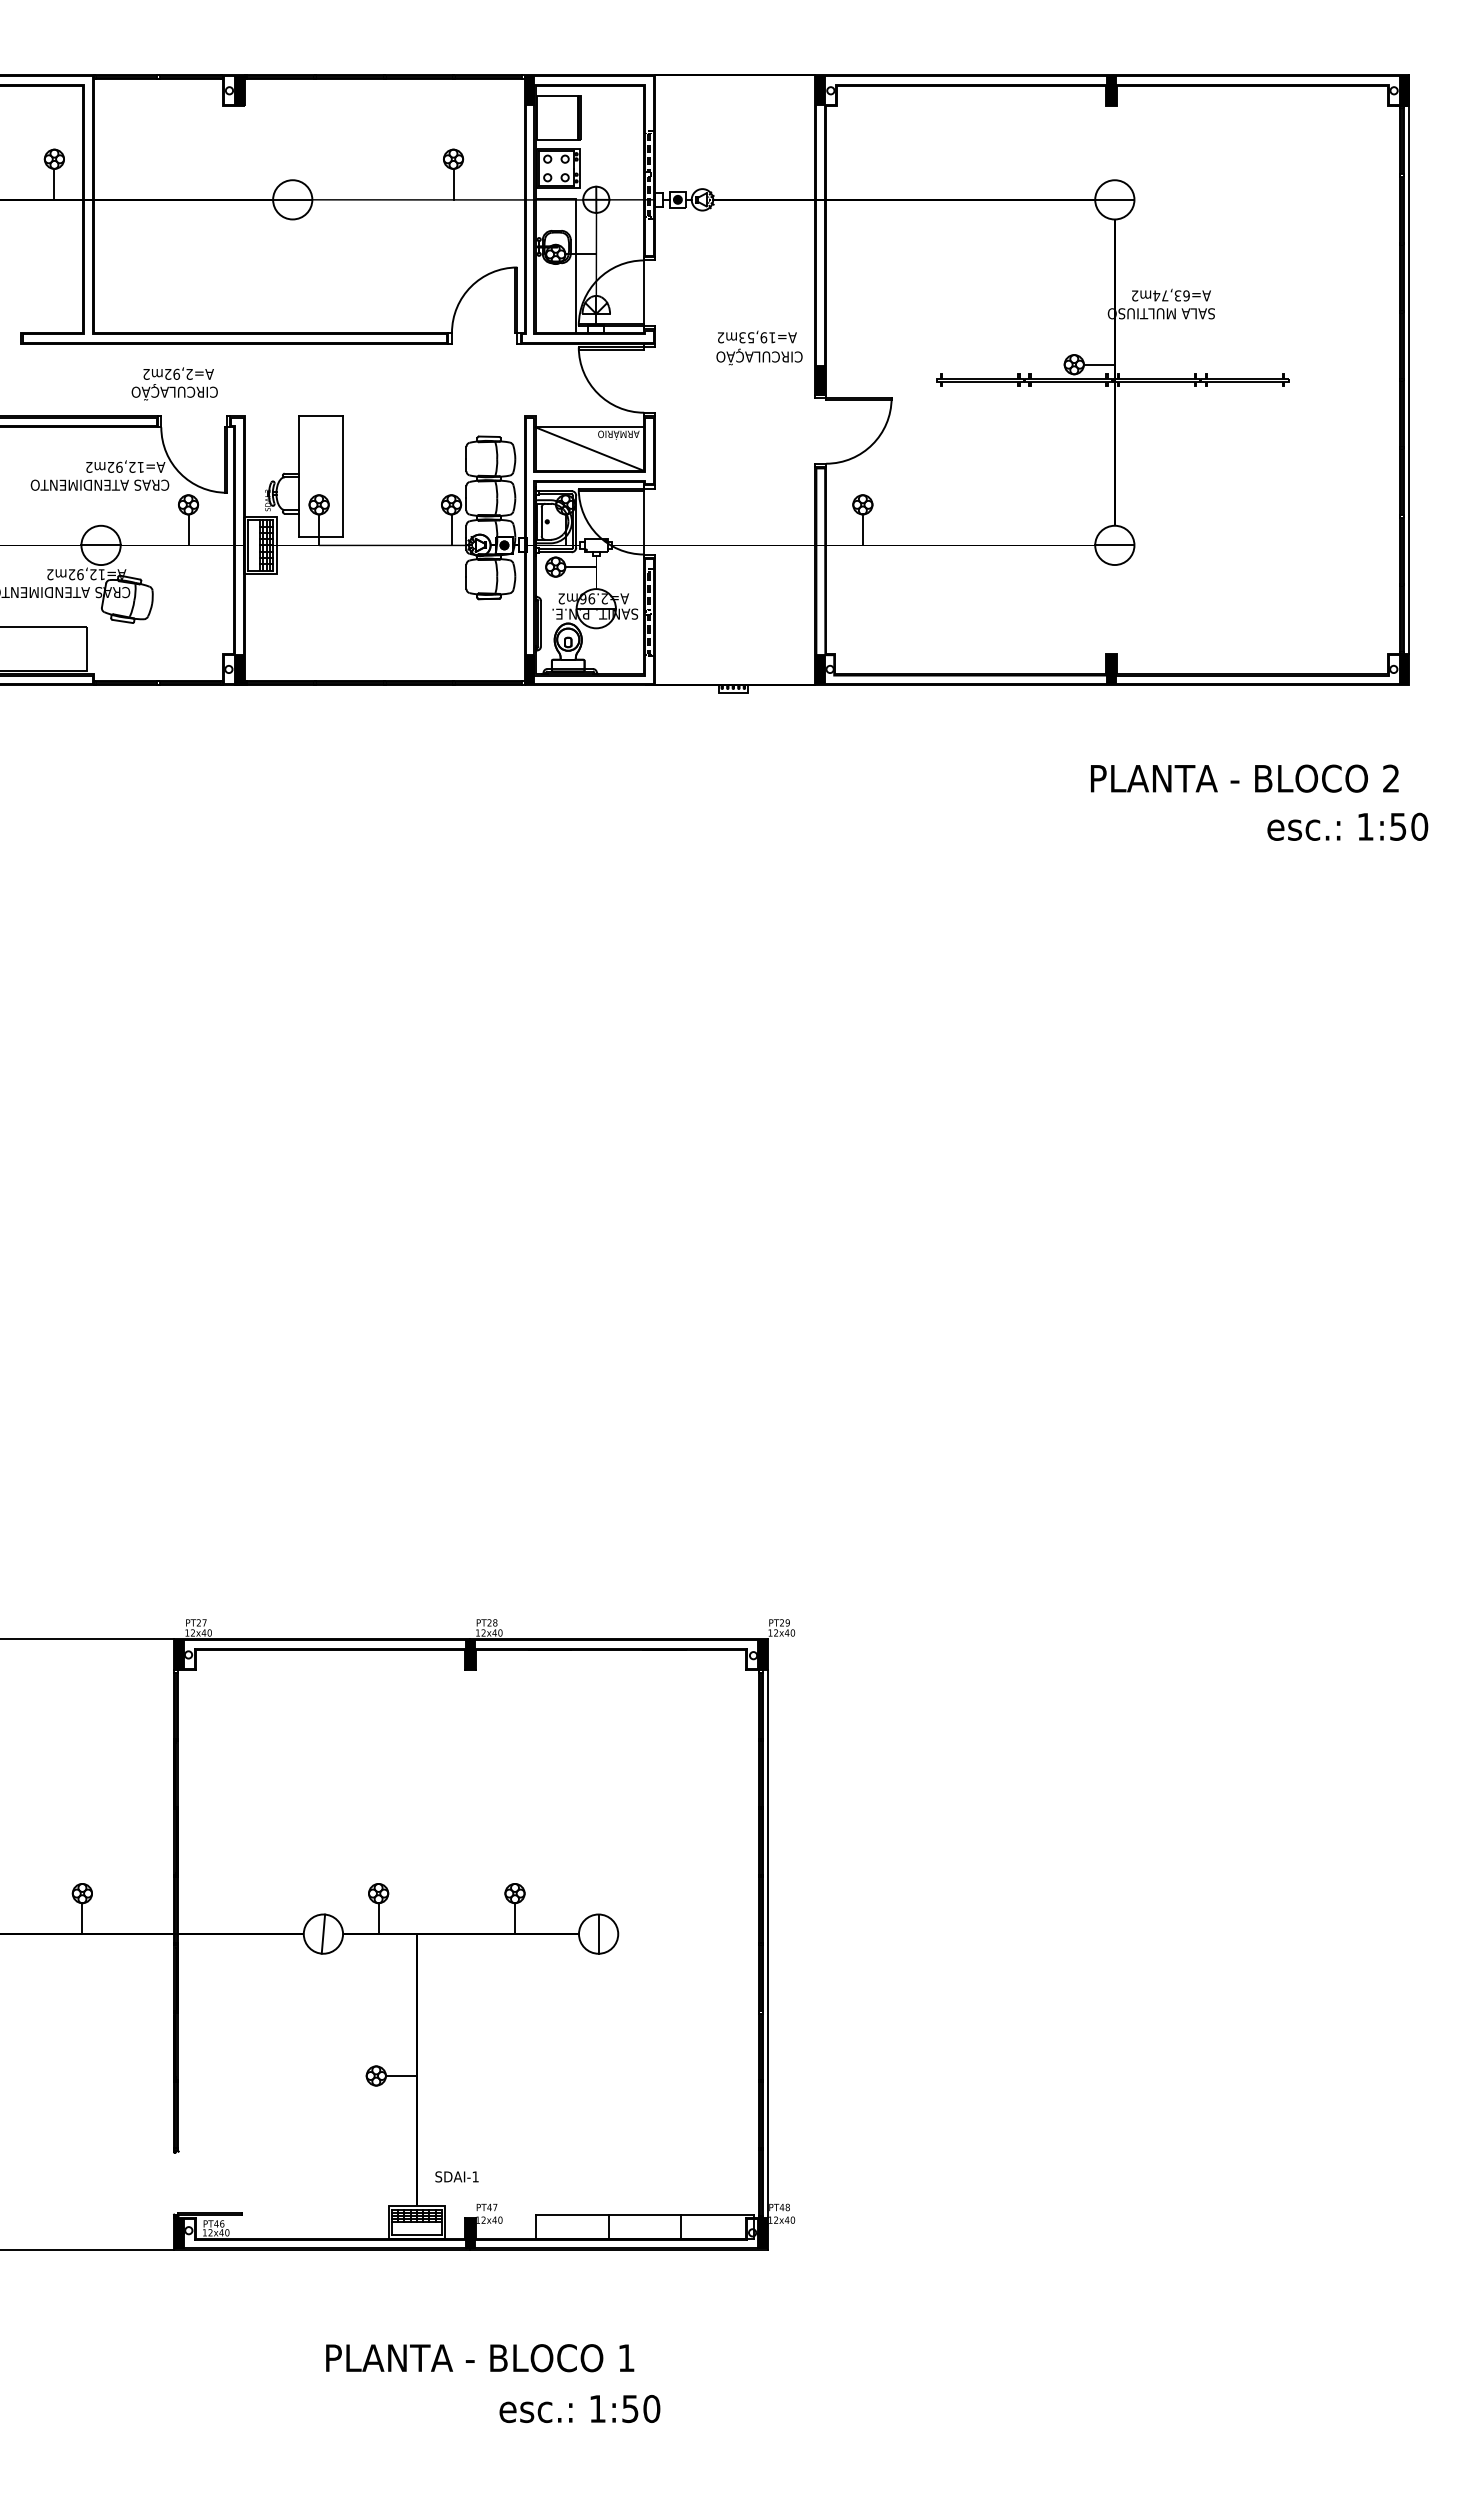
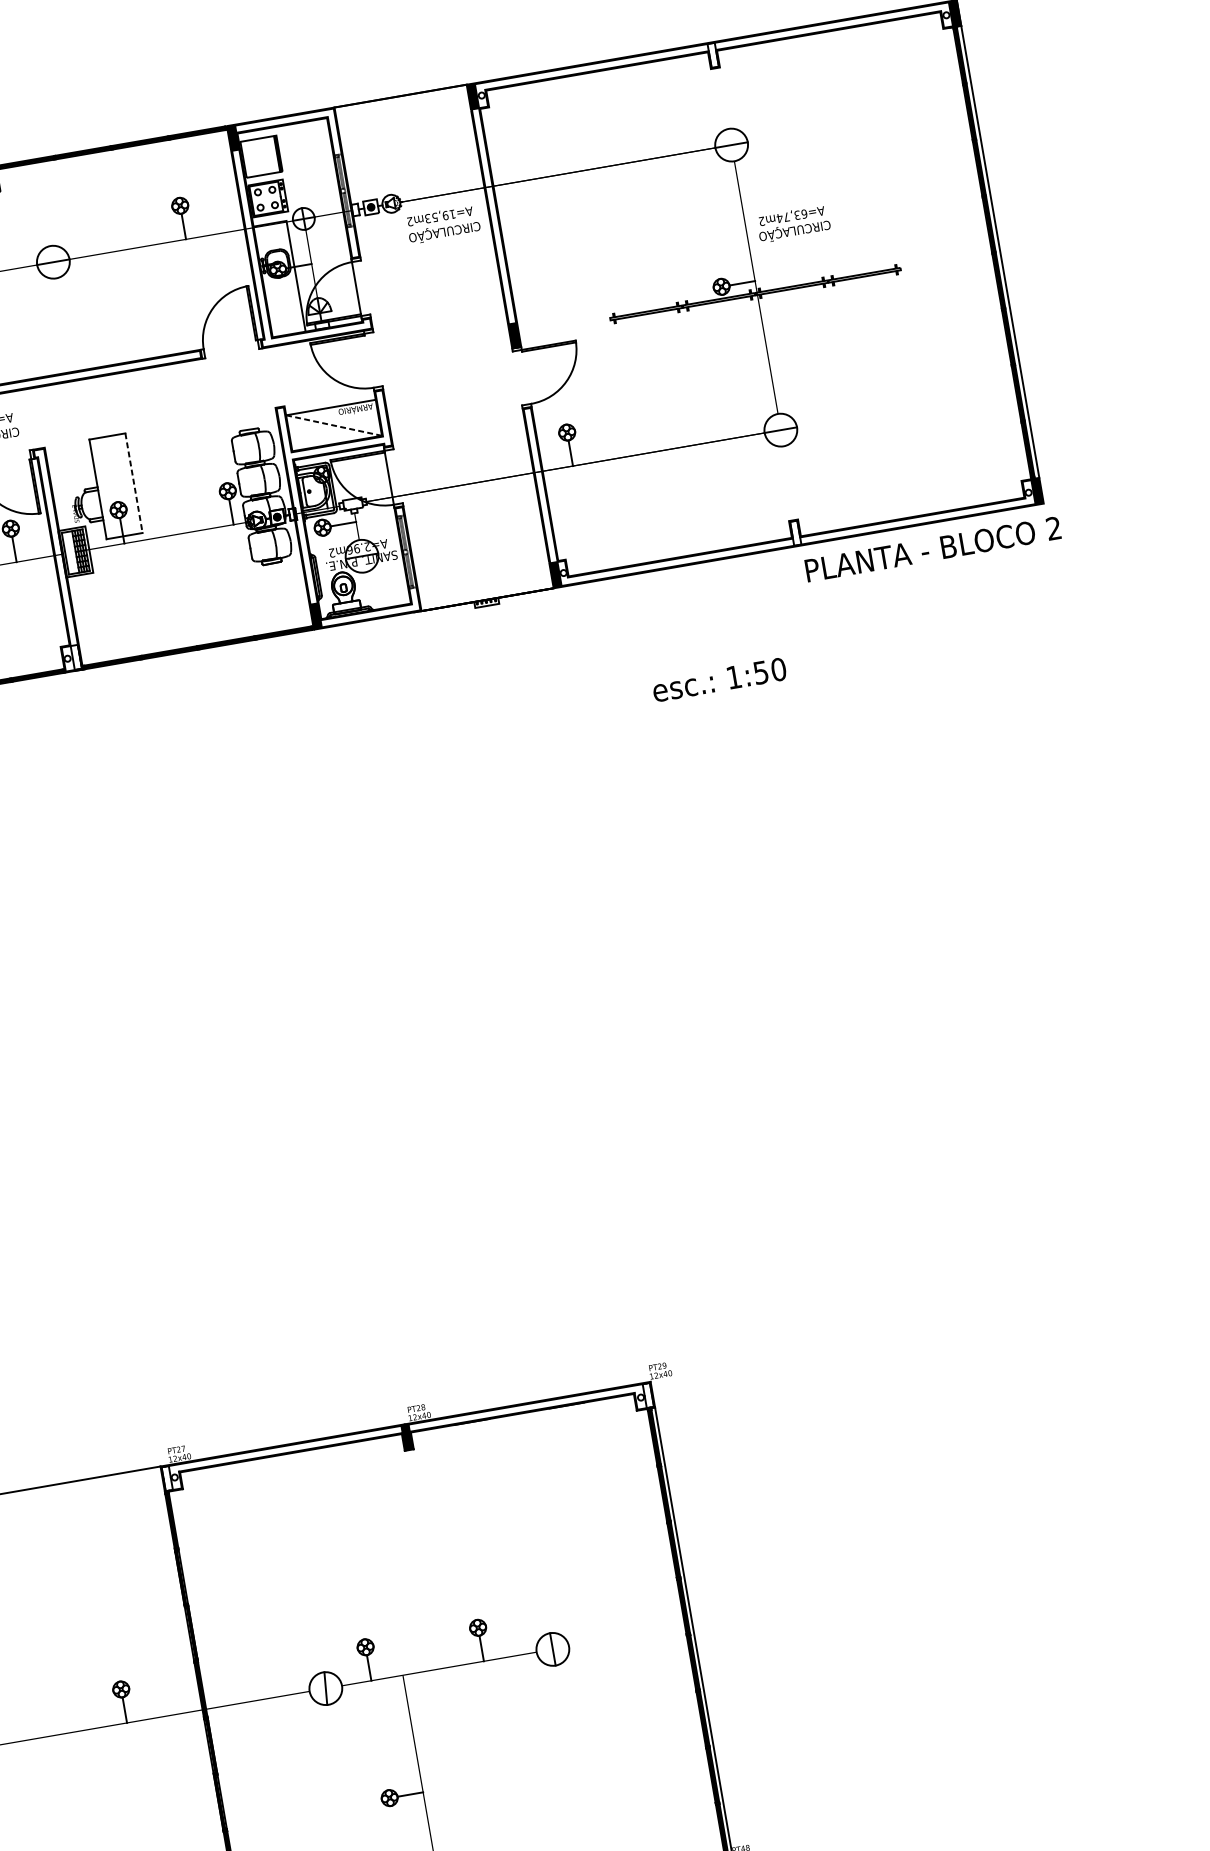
fill: (1111, 90) -> (713, 55), removed
text: (1160, 313) -> (785, 232), SALA MULTIUSO -> CIRCULAÇÃO
text: (759, 347) -> (443, 224), moved
line: (589, 449) -> (333, 425), solid -> dashed
line: (342, 476) -> (133, 483), solid -> dashed
fill: (239, 669) -> (76, 657), removed
fill: (1111, 669) -> (795, 533), removed
text: (1244, 778) -> (932, 549), moved
text: (1347, 826) -> (719, 679), moved
fill: (179, 1654) -> (167, 1478), removed
fill: (762, 1654) -> (648, 1395), removed

